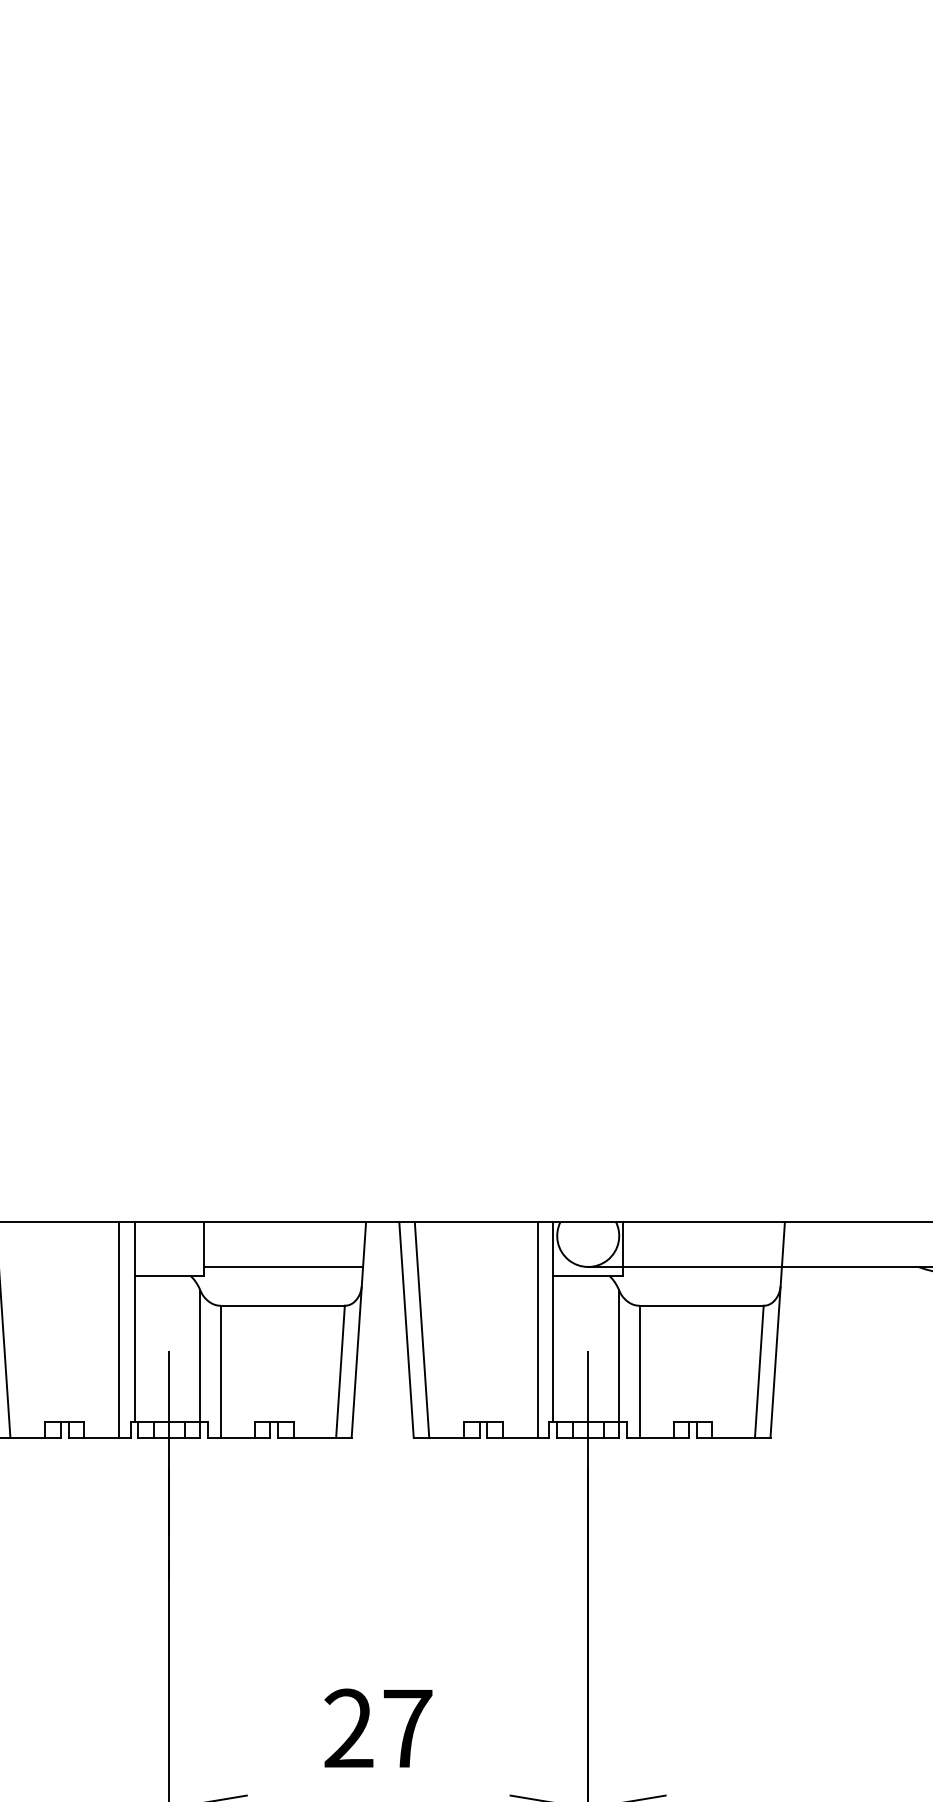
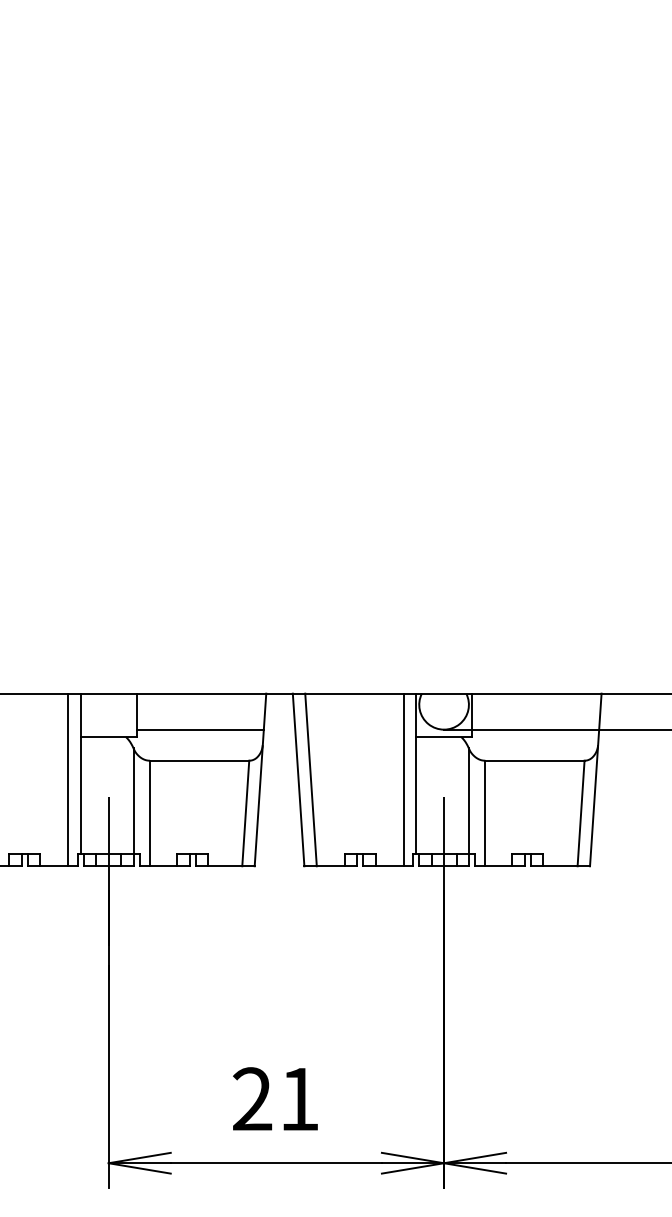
text: (407, 1728) -> (299, 1099), 27 -> 21

